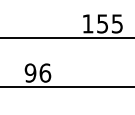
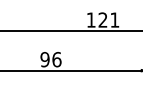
text: (109, 23) -> (108, 19), 155 -> 121

